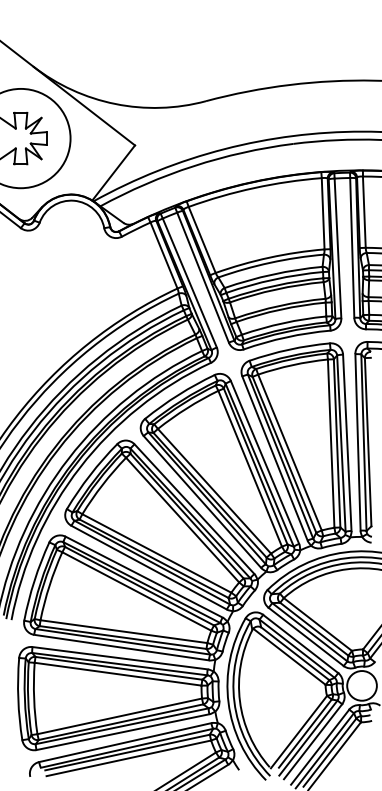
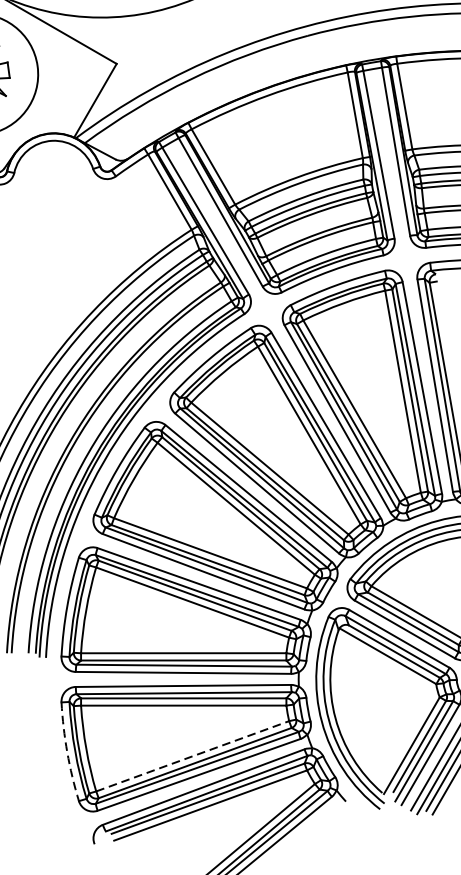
arc: (18, 699) -> (67, 752), solid -> dashed
line: (120, 716) -> (193, 756), solid -> dashed

